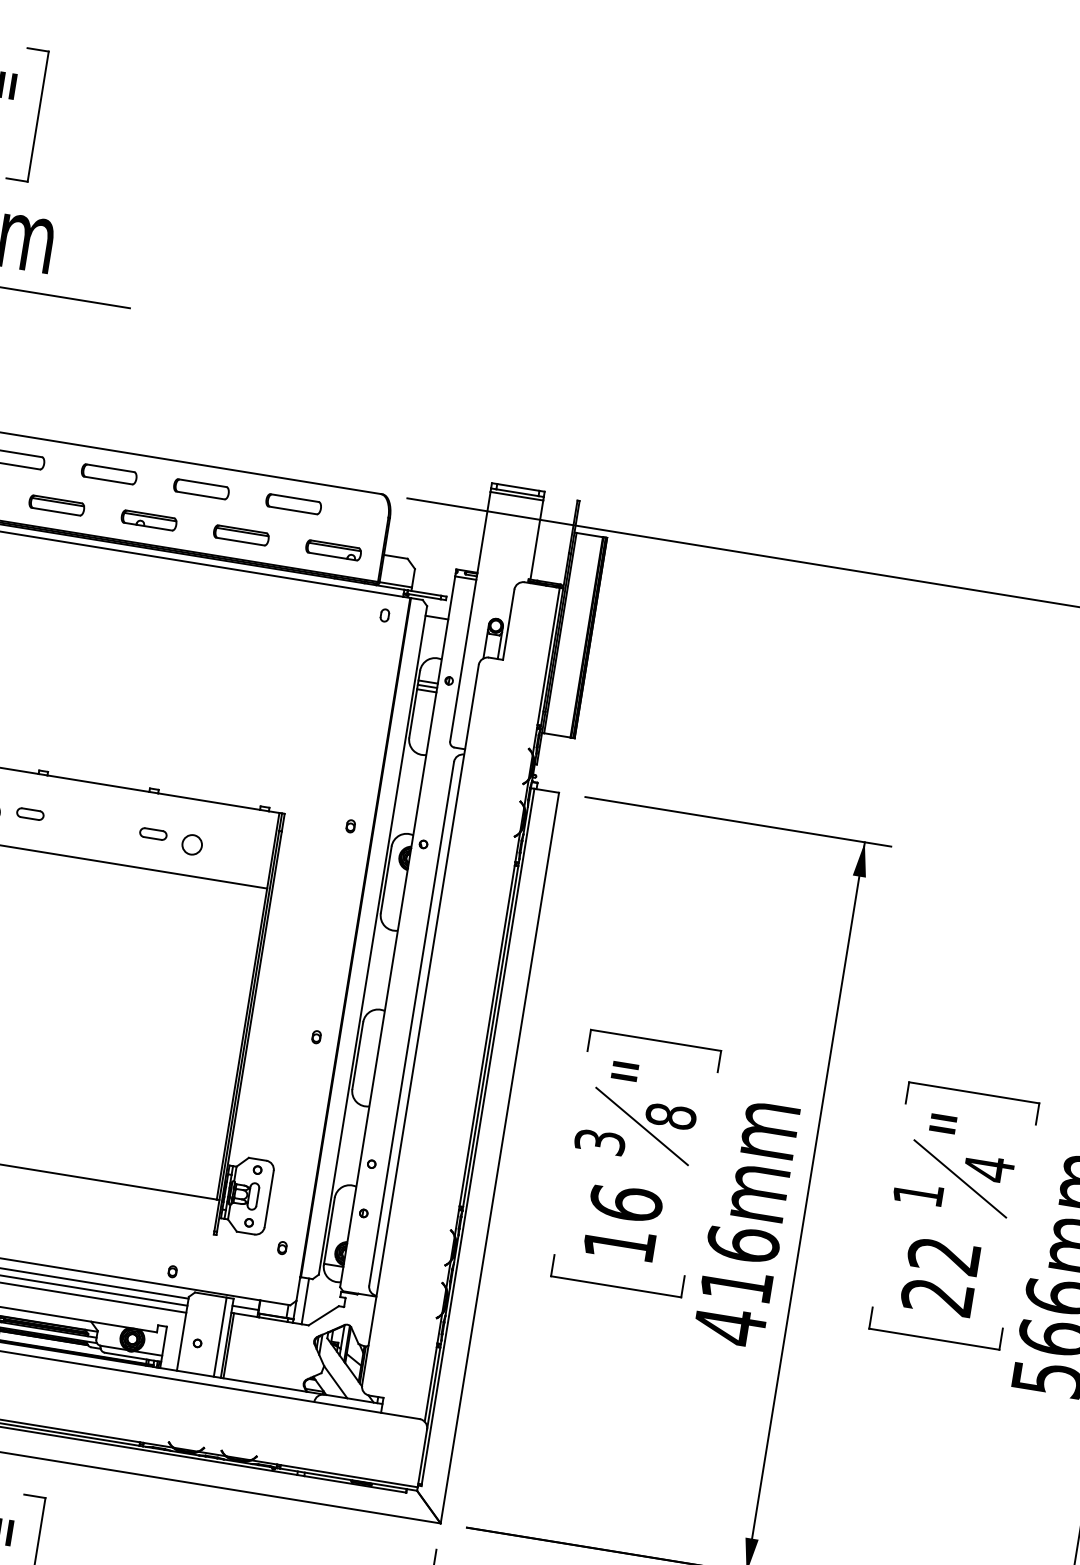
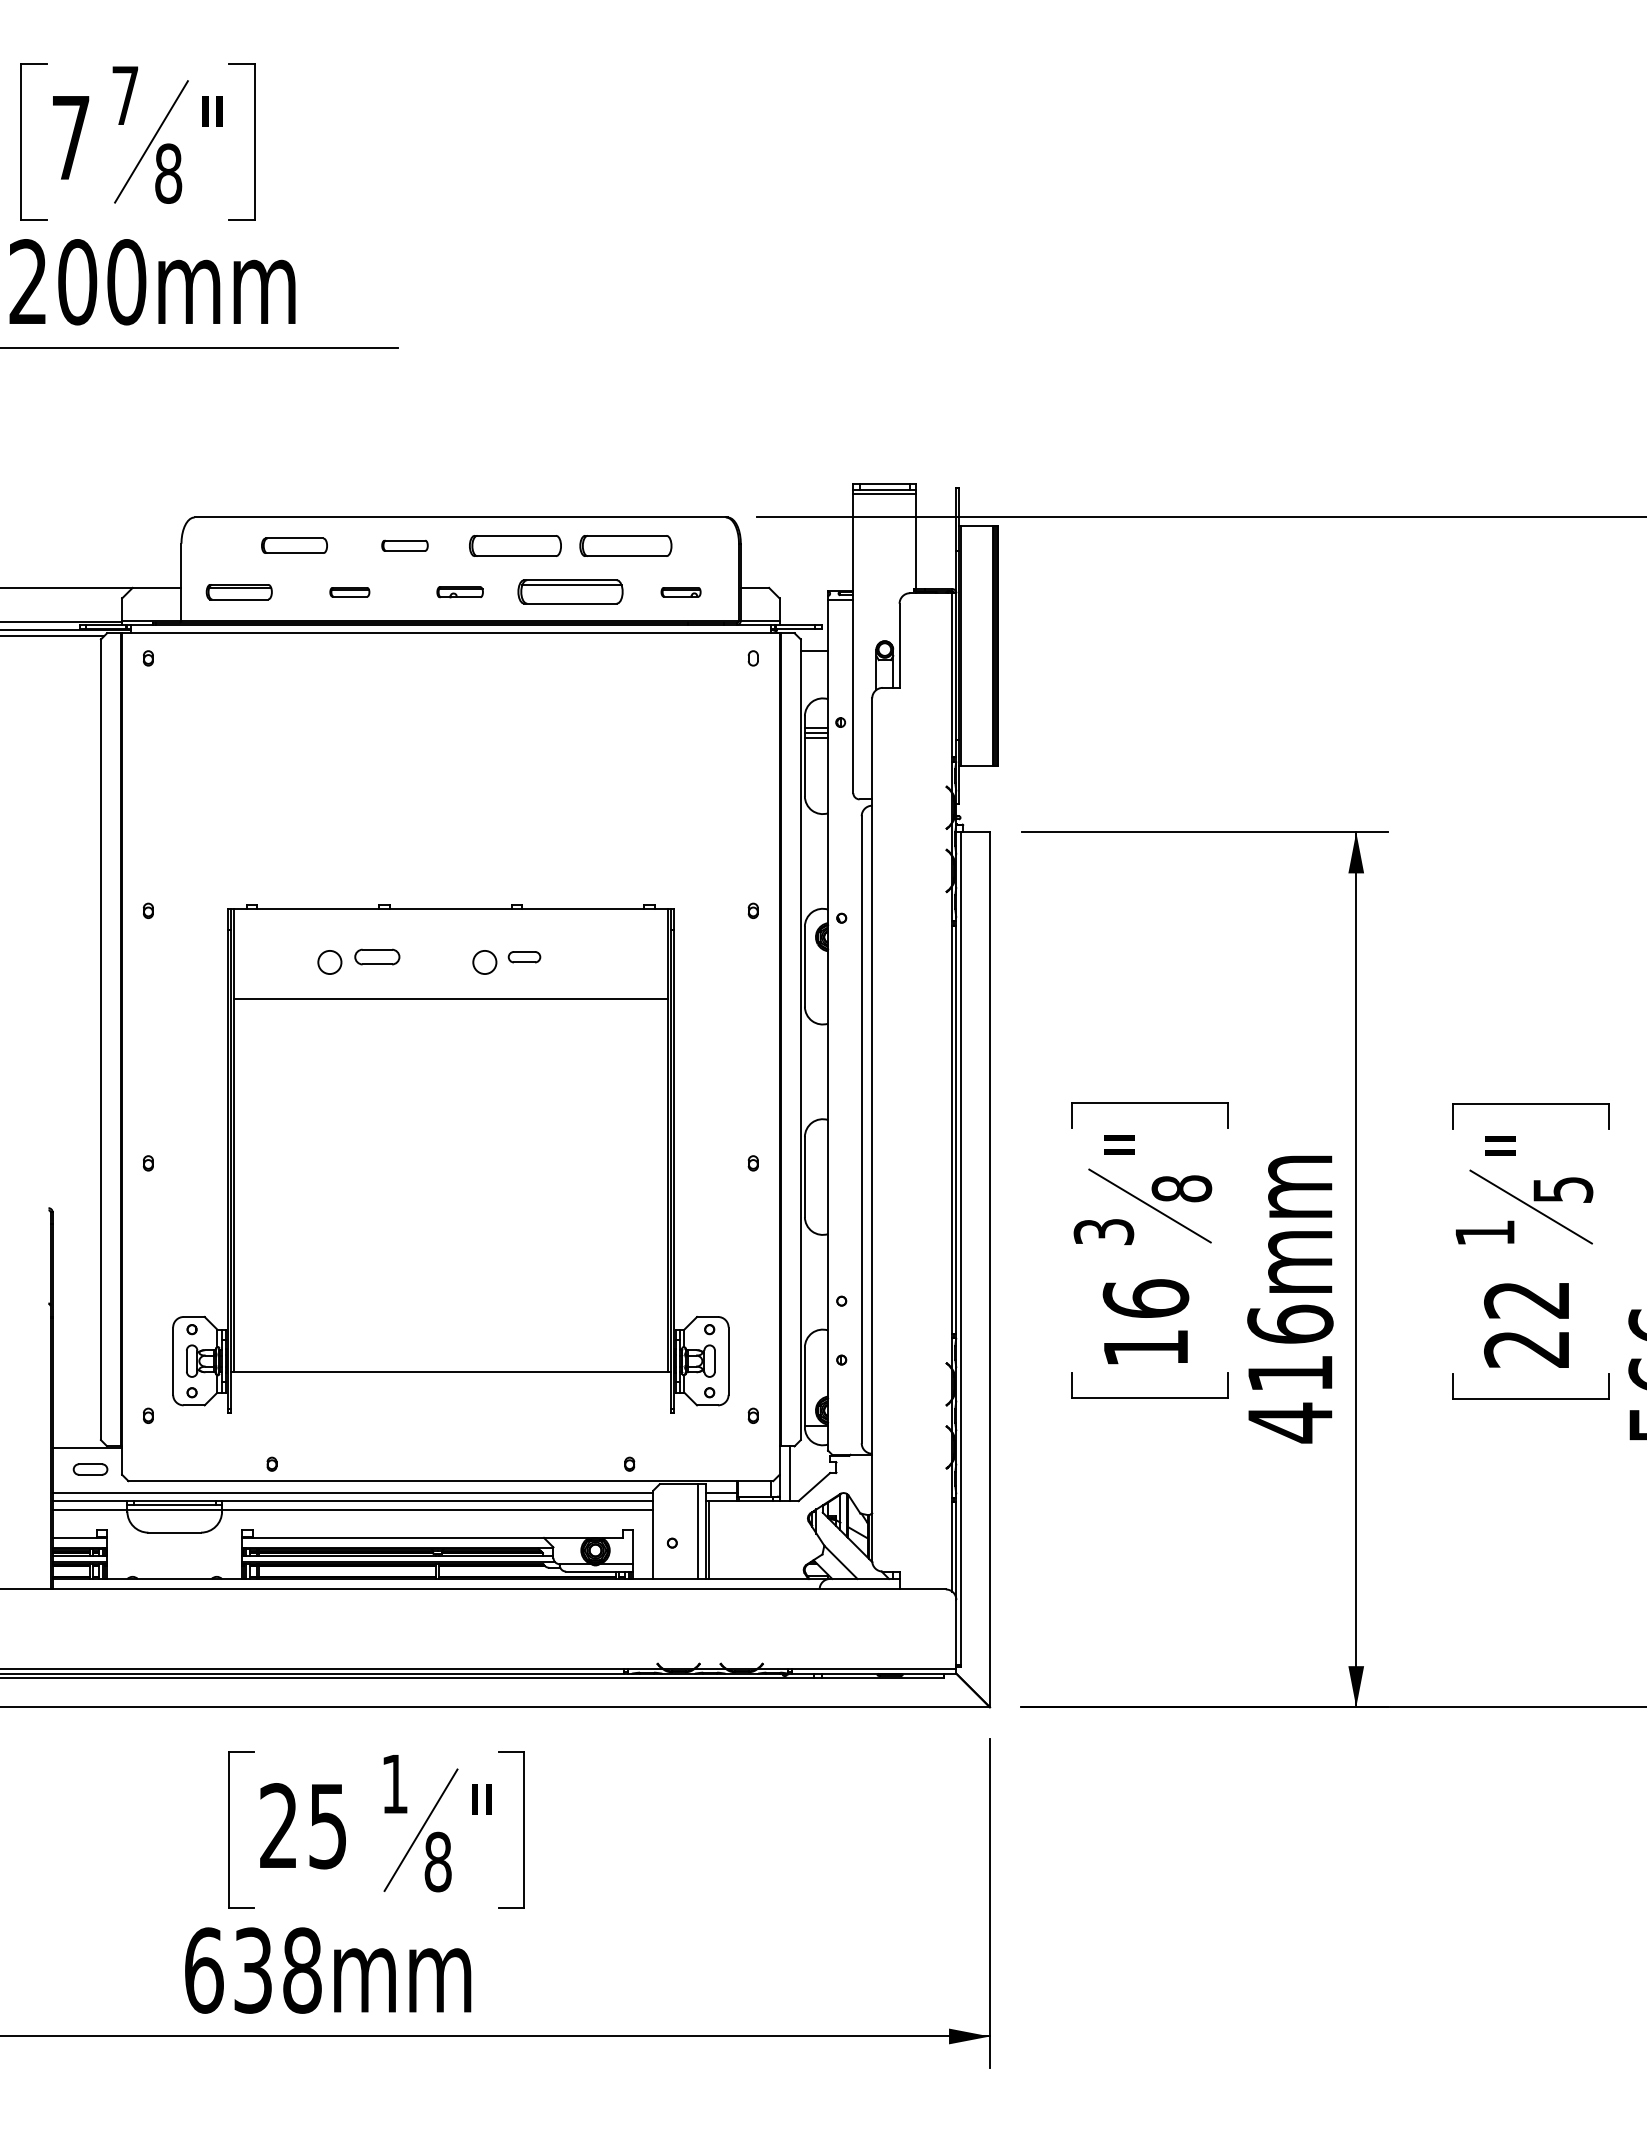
part: (108, 474) -> (404, 545), size x0.7
part: (201, 489) -> (515, 545), size x1.4
part: (293, 503) -> (625, 545), size x1.4
part: (56, 505) -> (349, 592), size x0.6
part: (148, 520) -> (459, 592), size x0.7
part: (241, 535) -> (570, 592), size x1.6
part: (332, 550) -> (680, 592), size x0.6
part: (29, 814) -> (376, 957), size x1.4
circle: (191, 844) -> (484, 962), moved
text: (989, 1168) -> (1563, 1189), 4 -> 5

